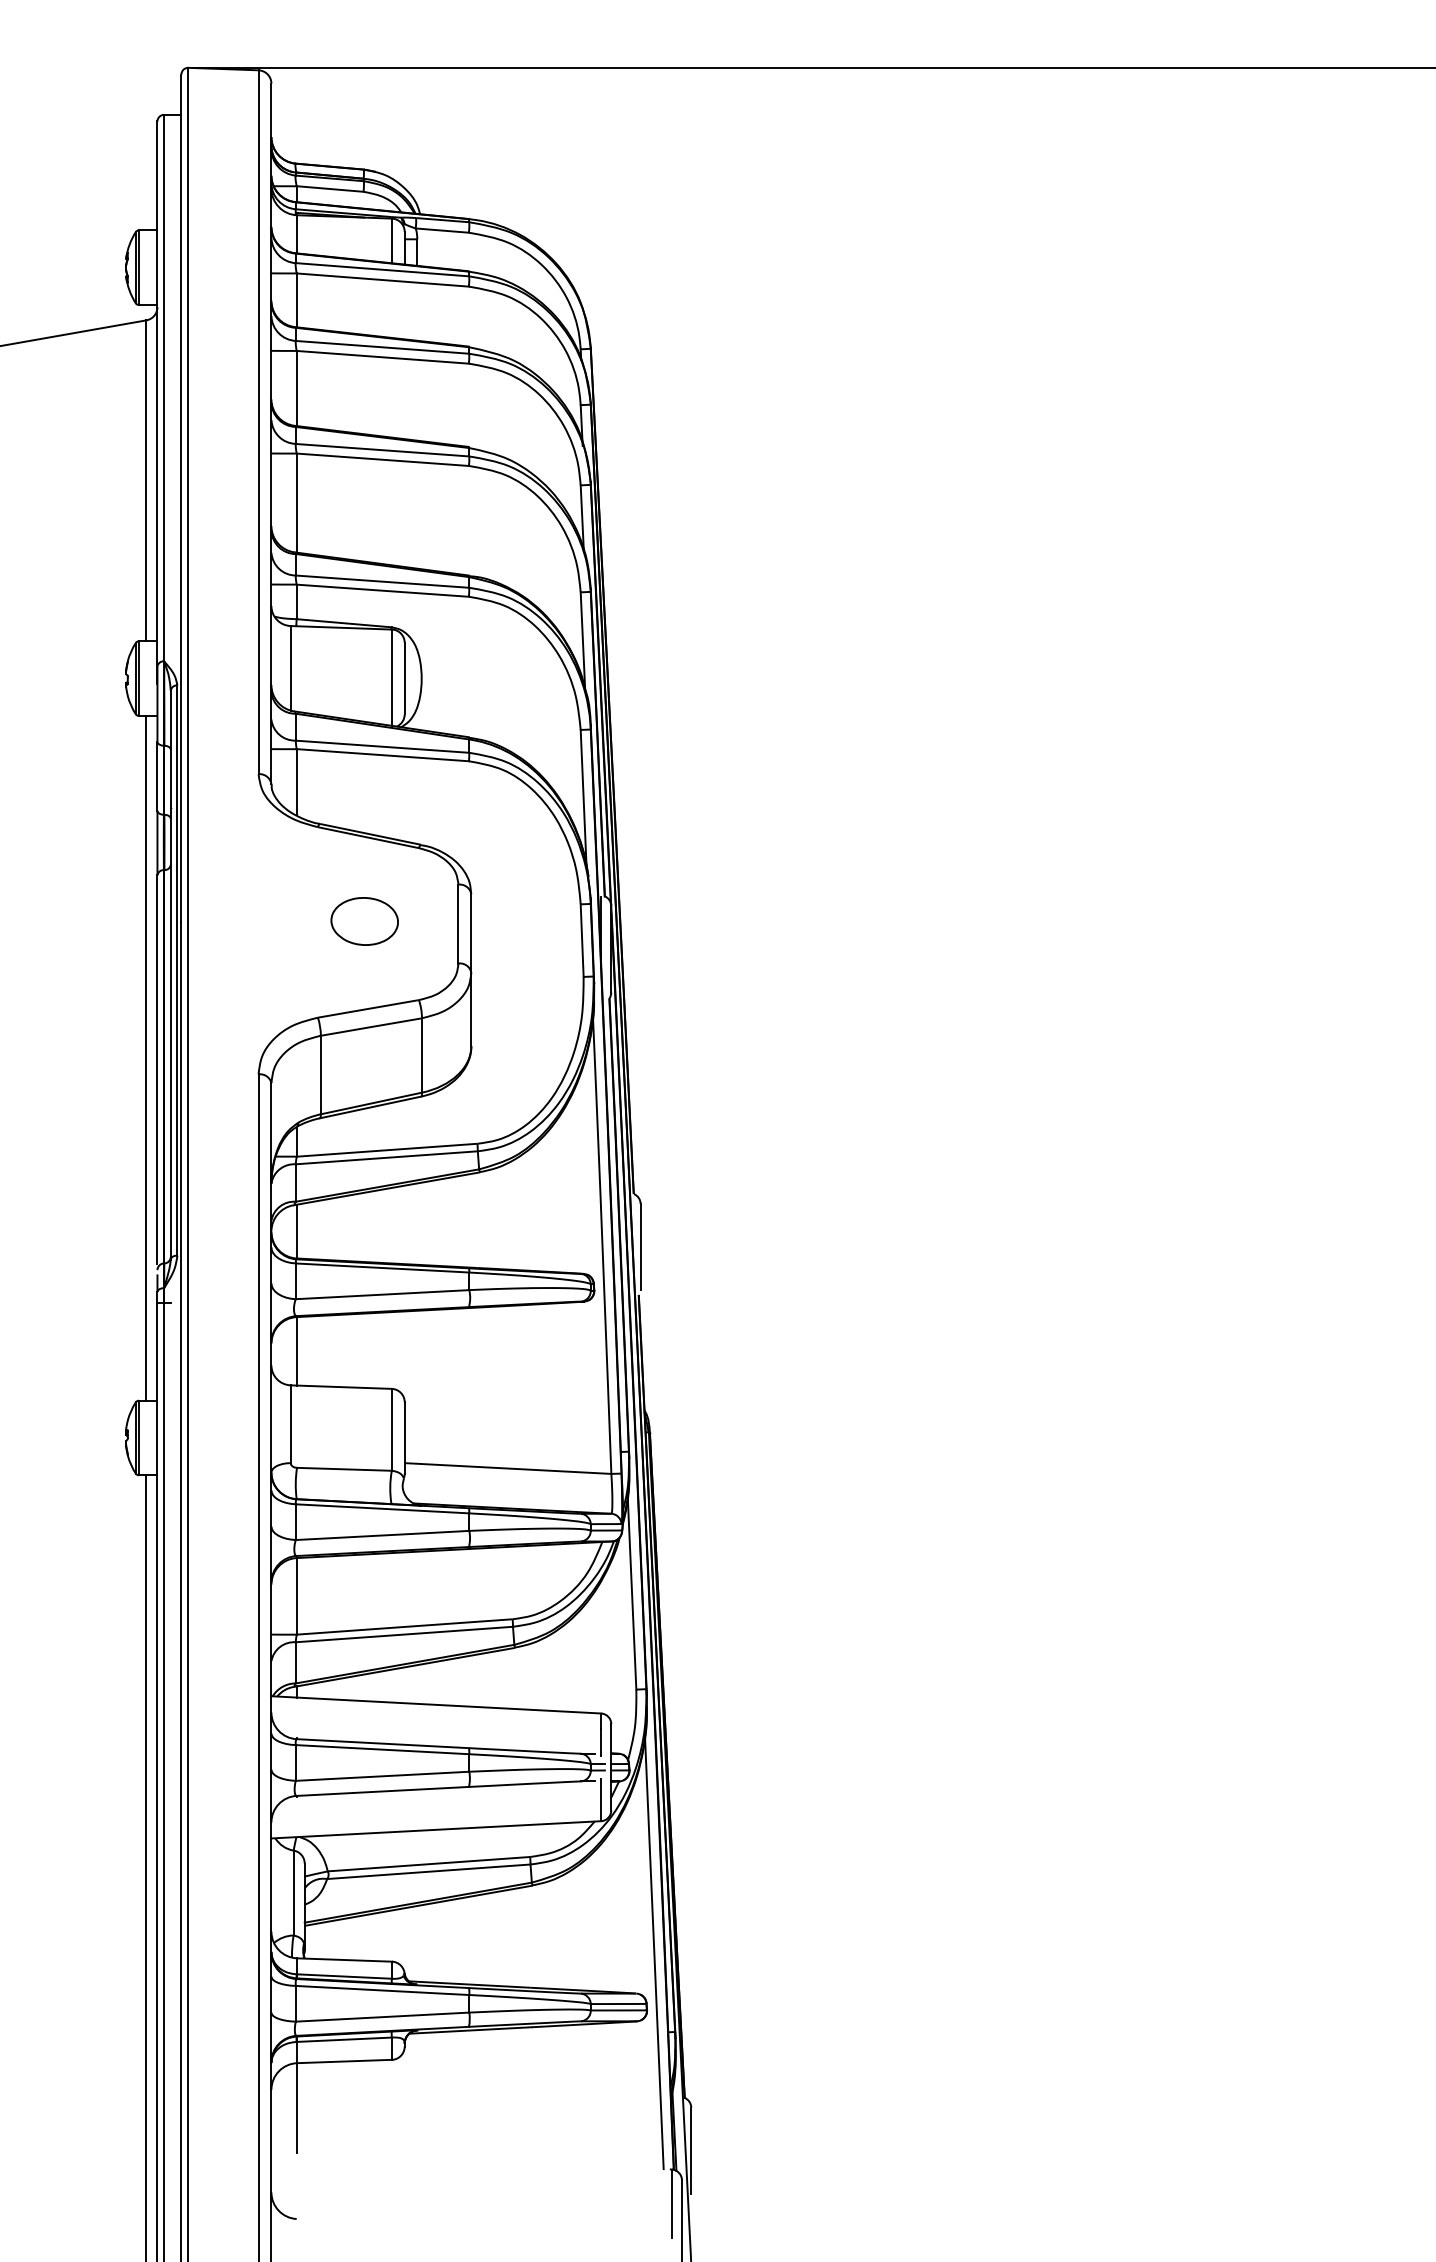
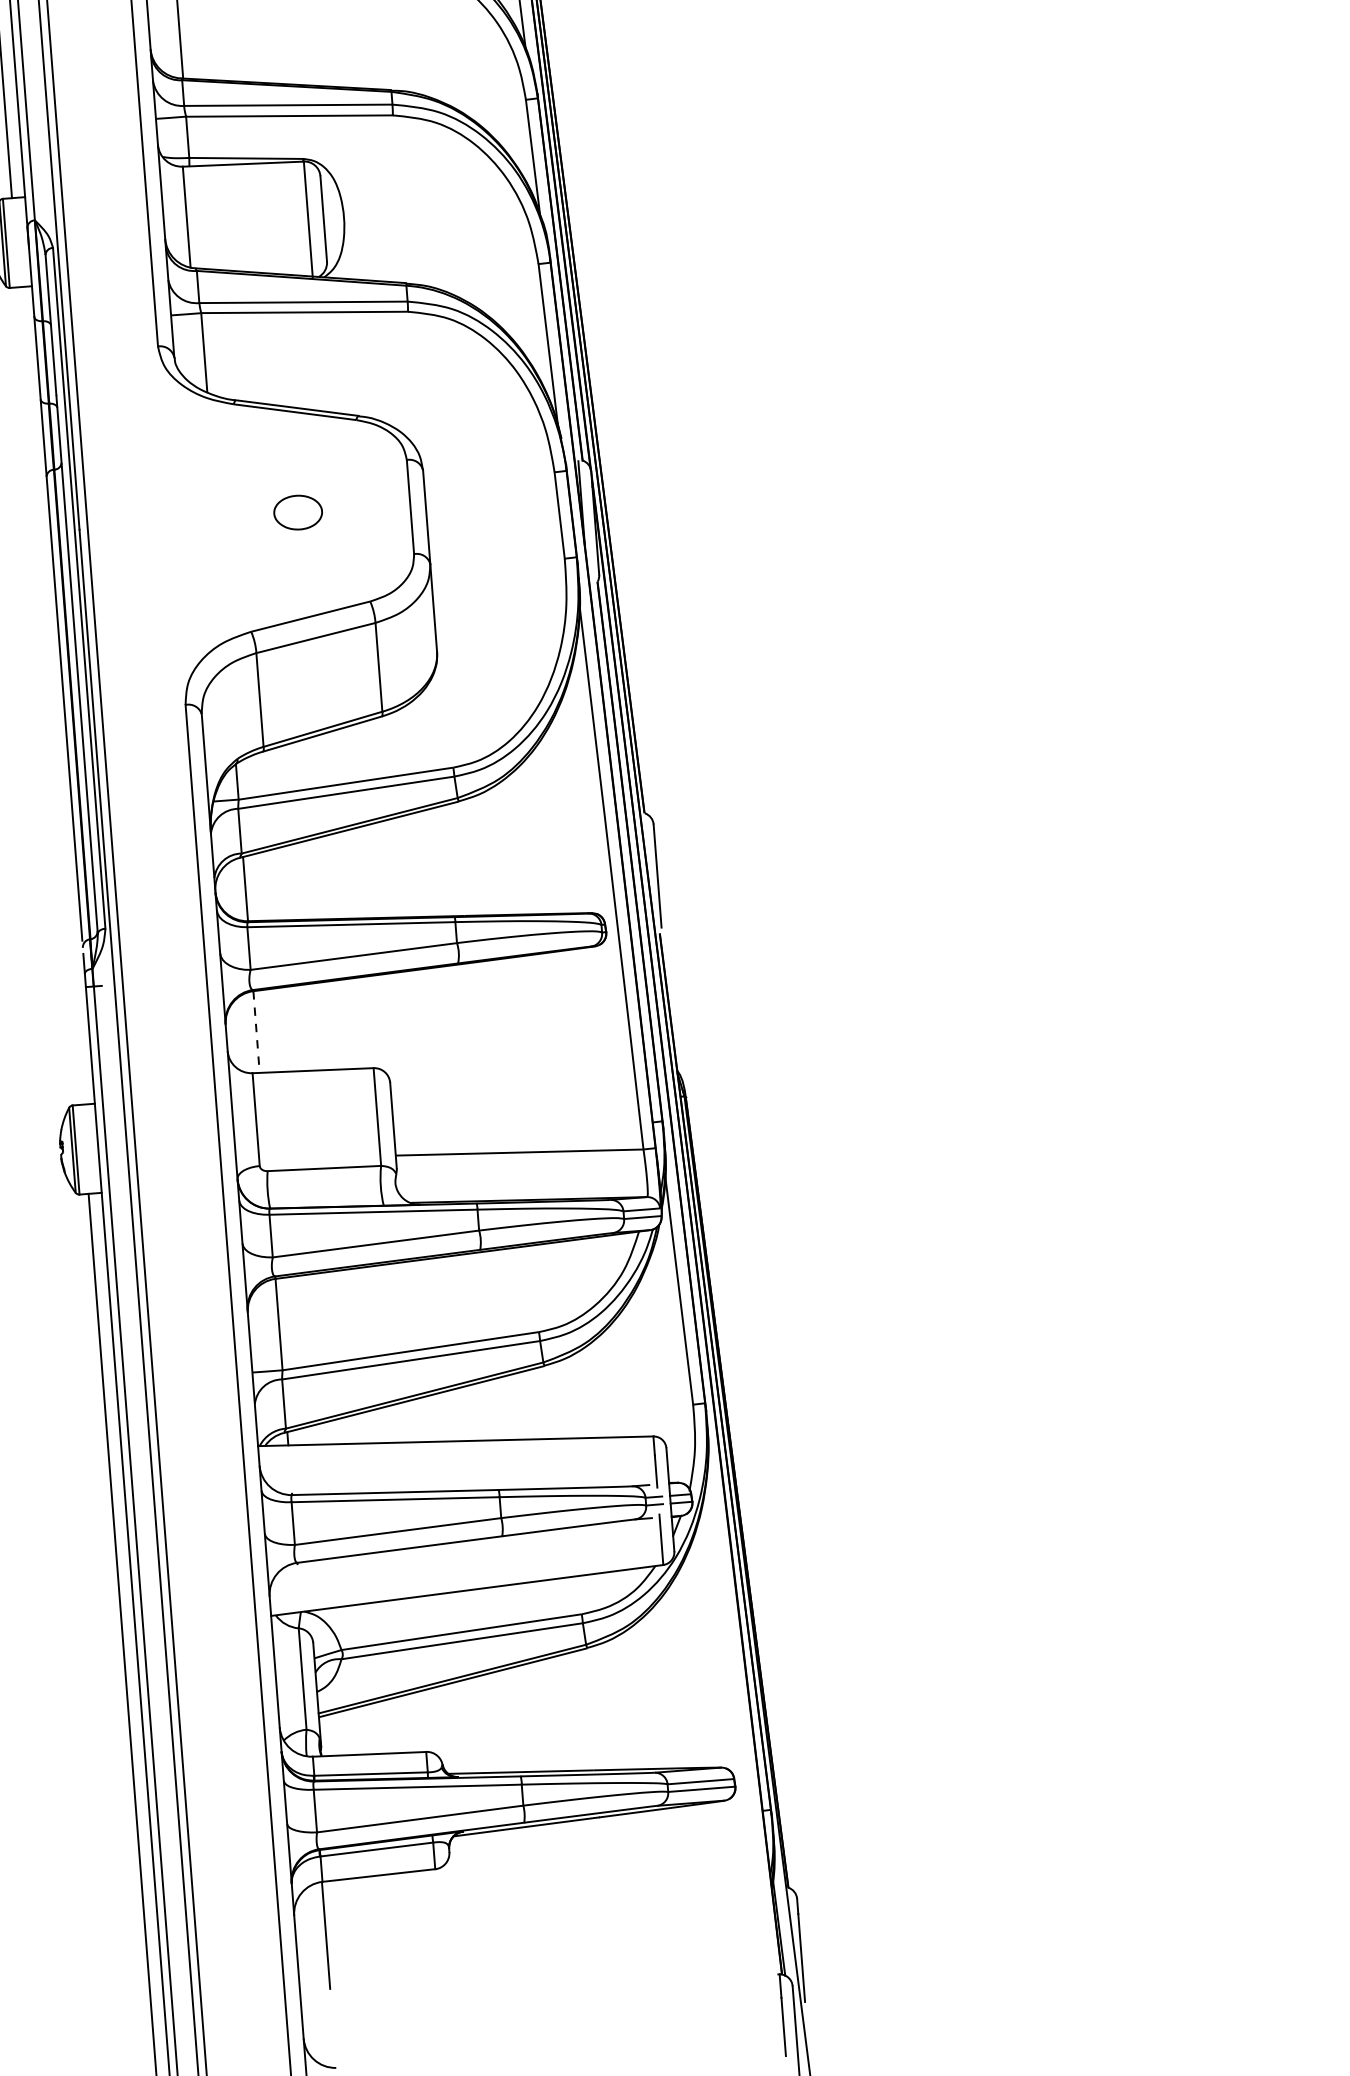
part: (364, 921) -> (298, 512), size x0.6
line: (146, 1057) -> (50, 695), removed
line: (296, 1351) -> (256, 1032), solid -> dashed
line: (653, 1952) -> (737, 1716), removed

